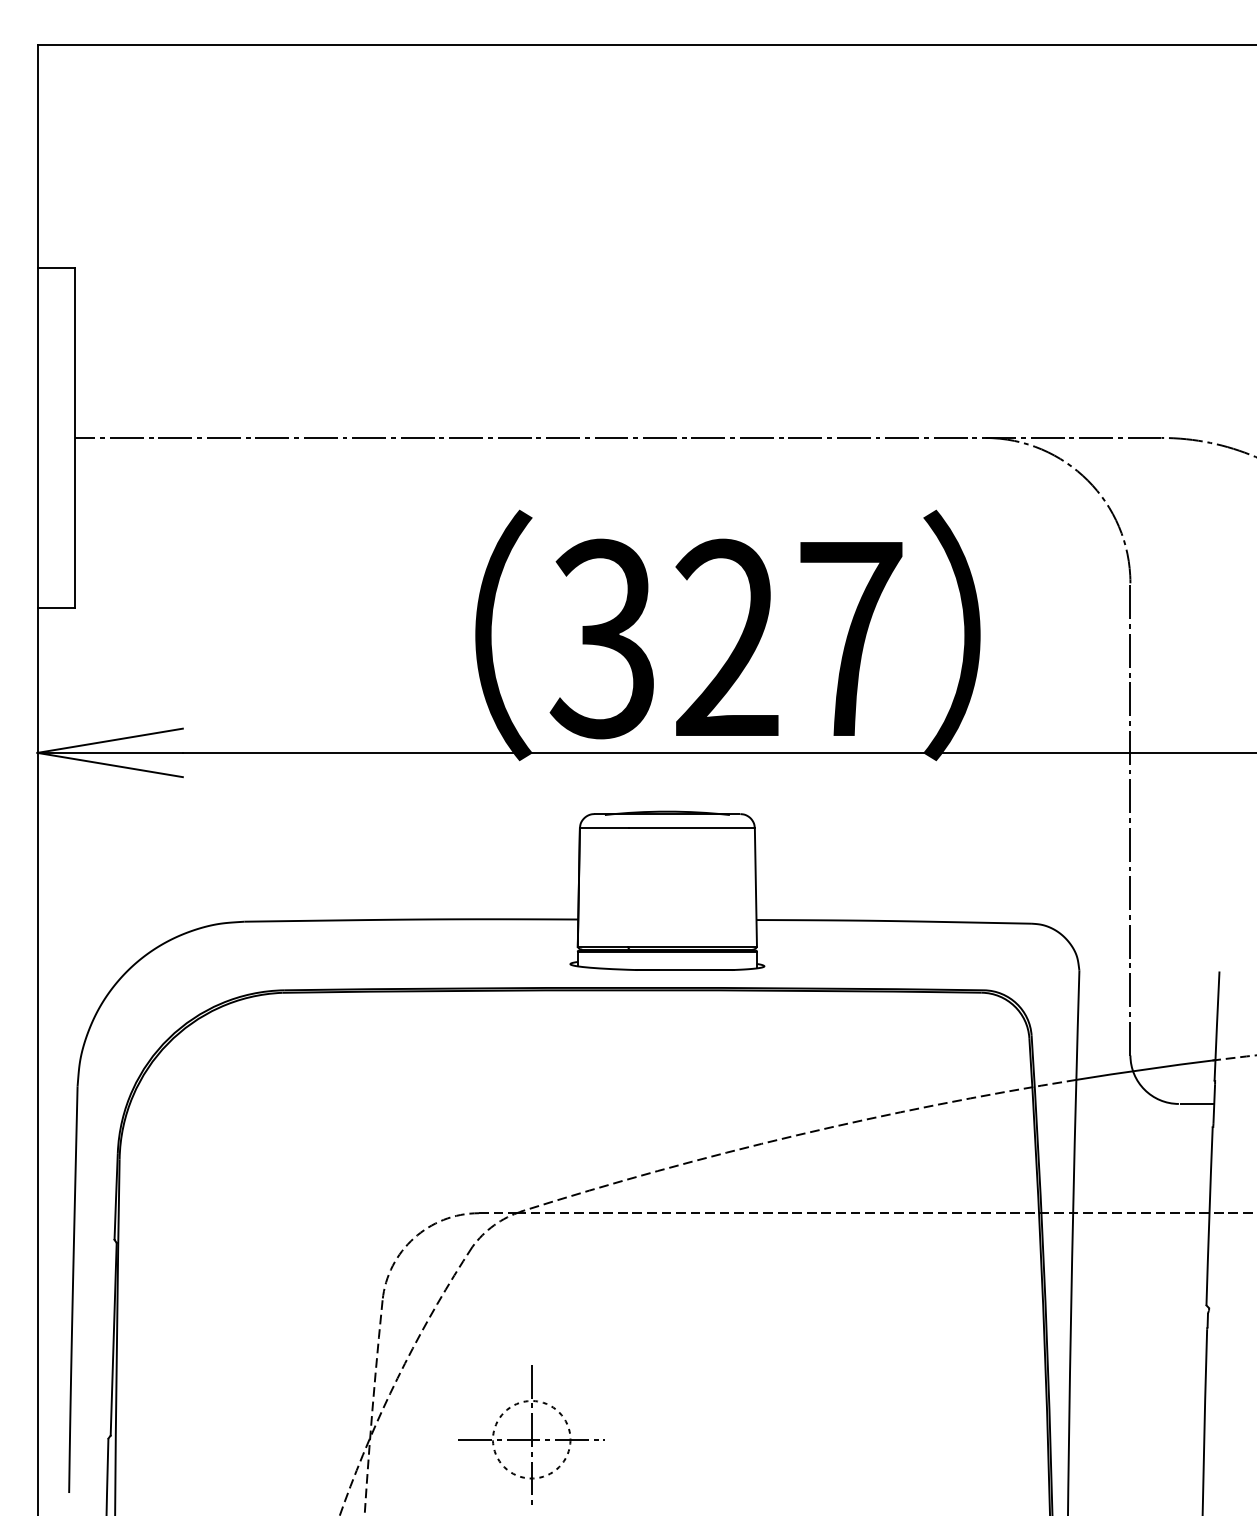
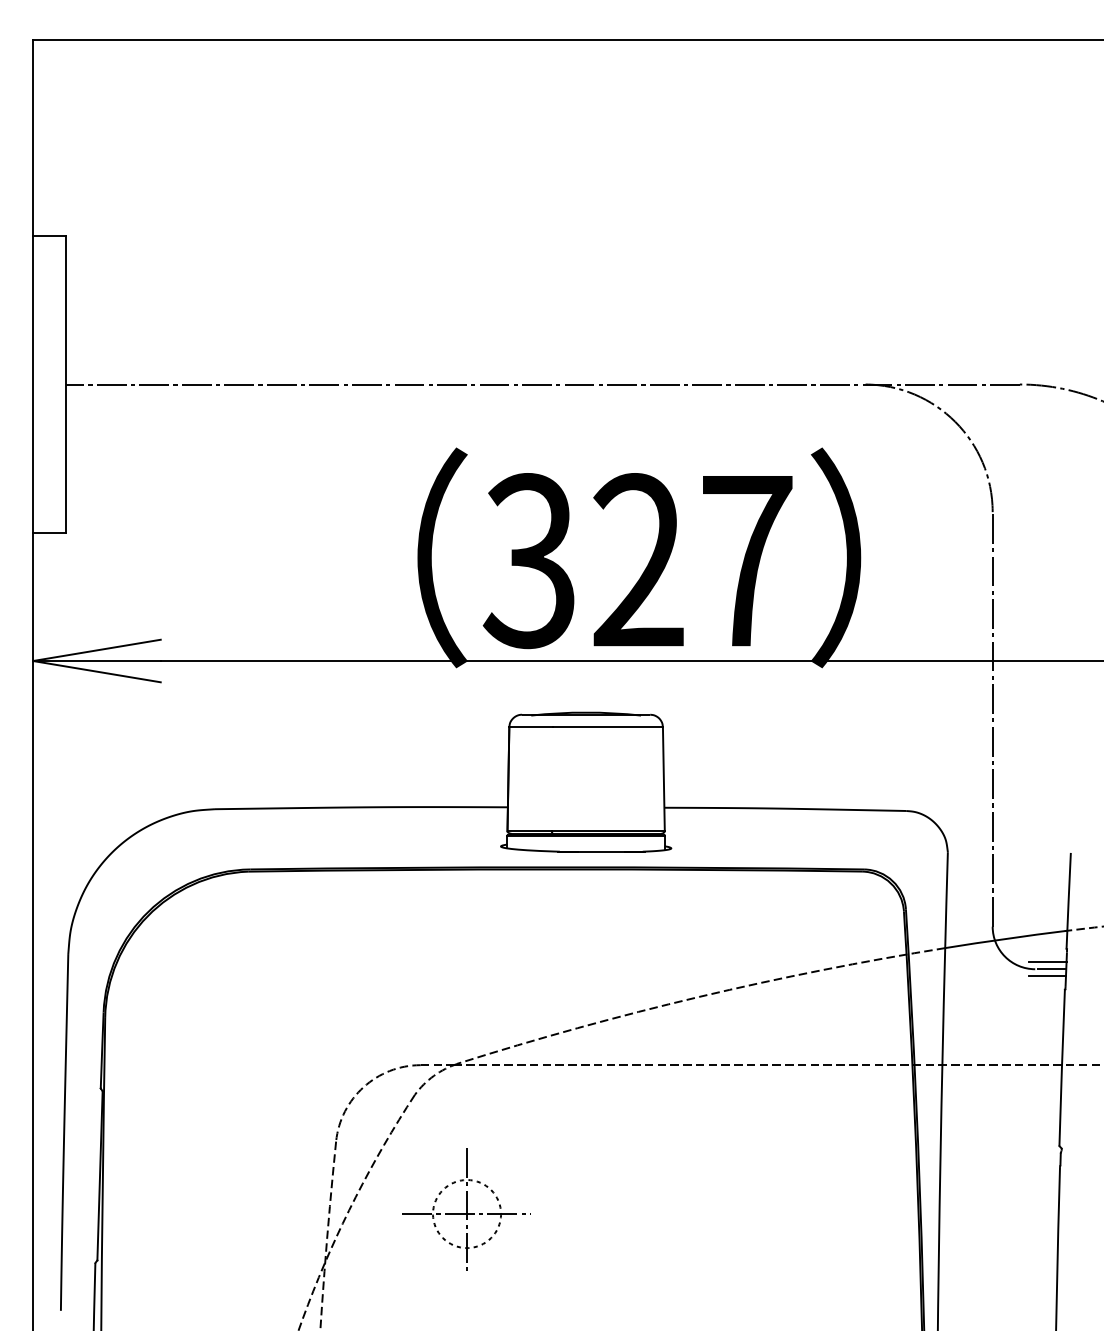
line: (1192, 1096) -> (1047, 962), added
line: (1191, 1112) -> (1046, 976), added
part: (531, 1434) -> (466, 1209), moved

